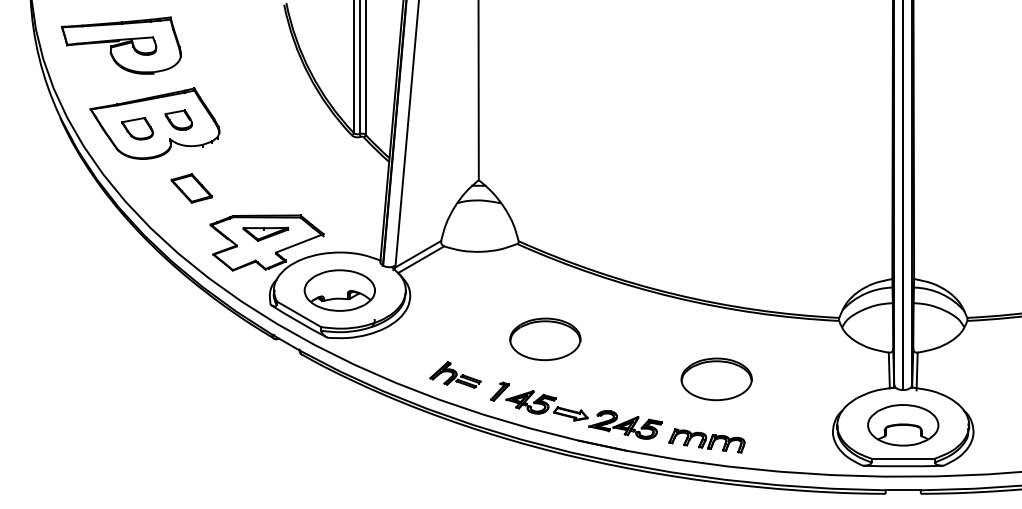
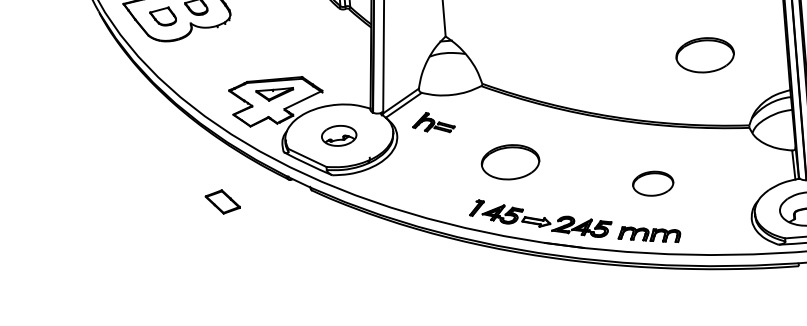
part: (191, 188) -> (222, 202), moved
part: (792, 228) -> (705, 55), added
part: (339, 290) -> (339, 135), size x0.6
part: (455, 374) -> (433, 122), moved
part: (716, 379) -> (653, 183), size x0.7

